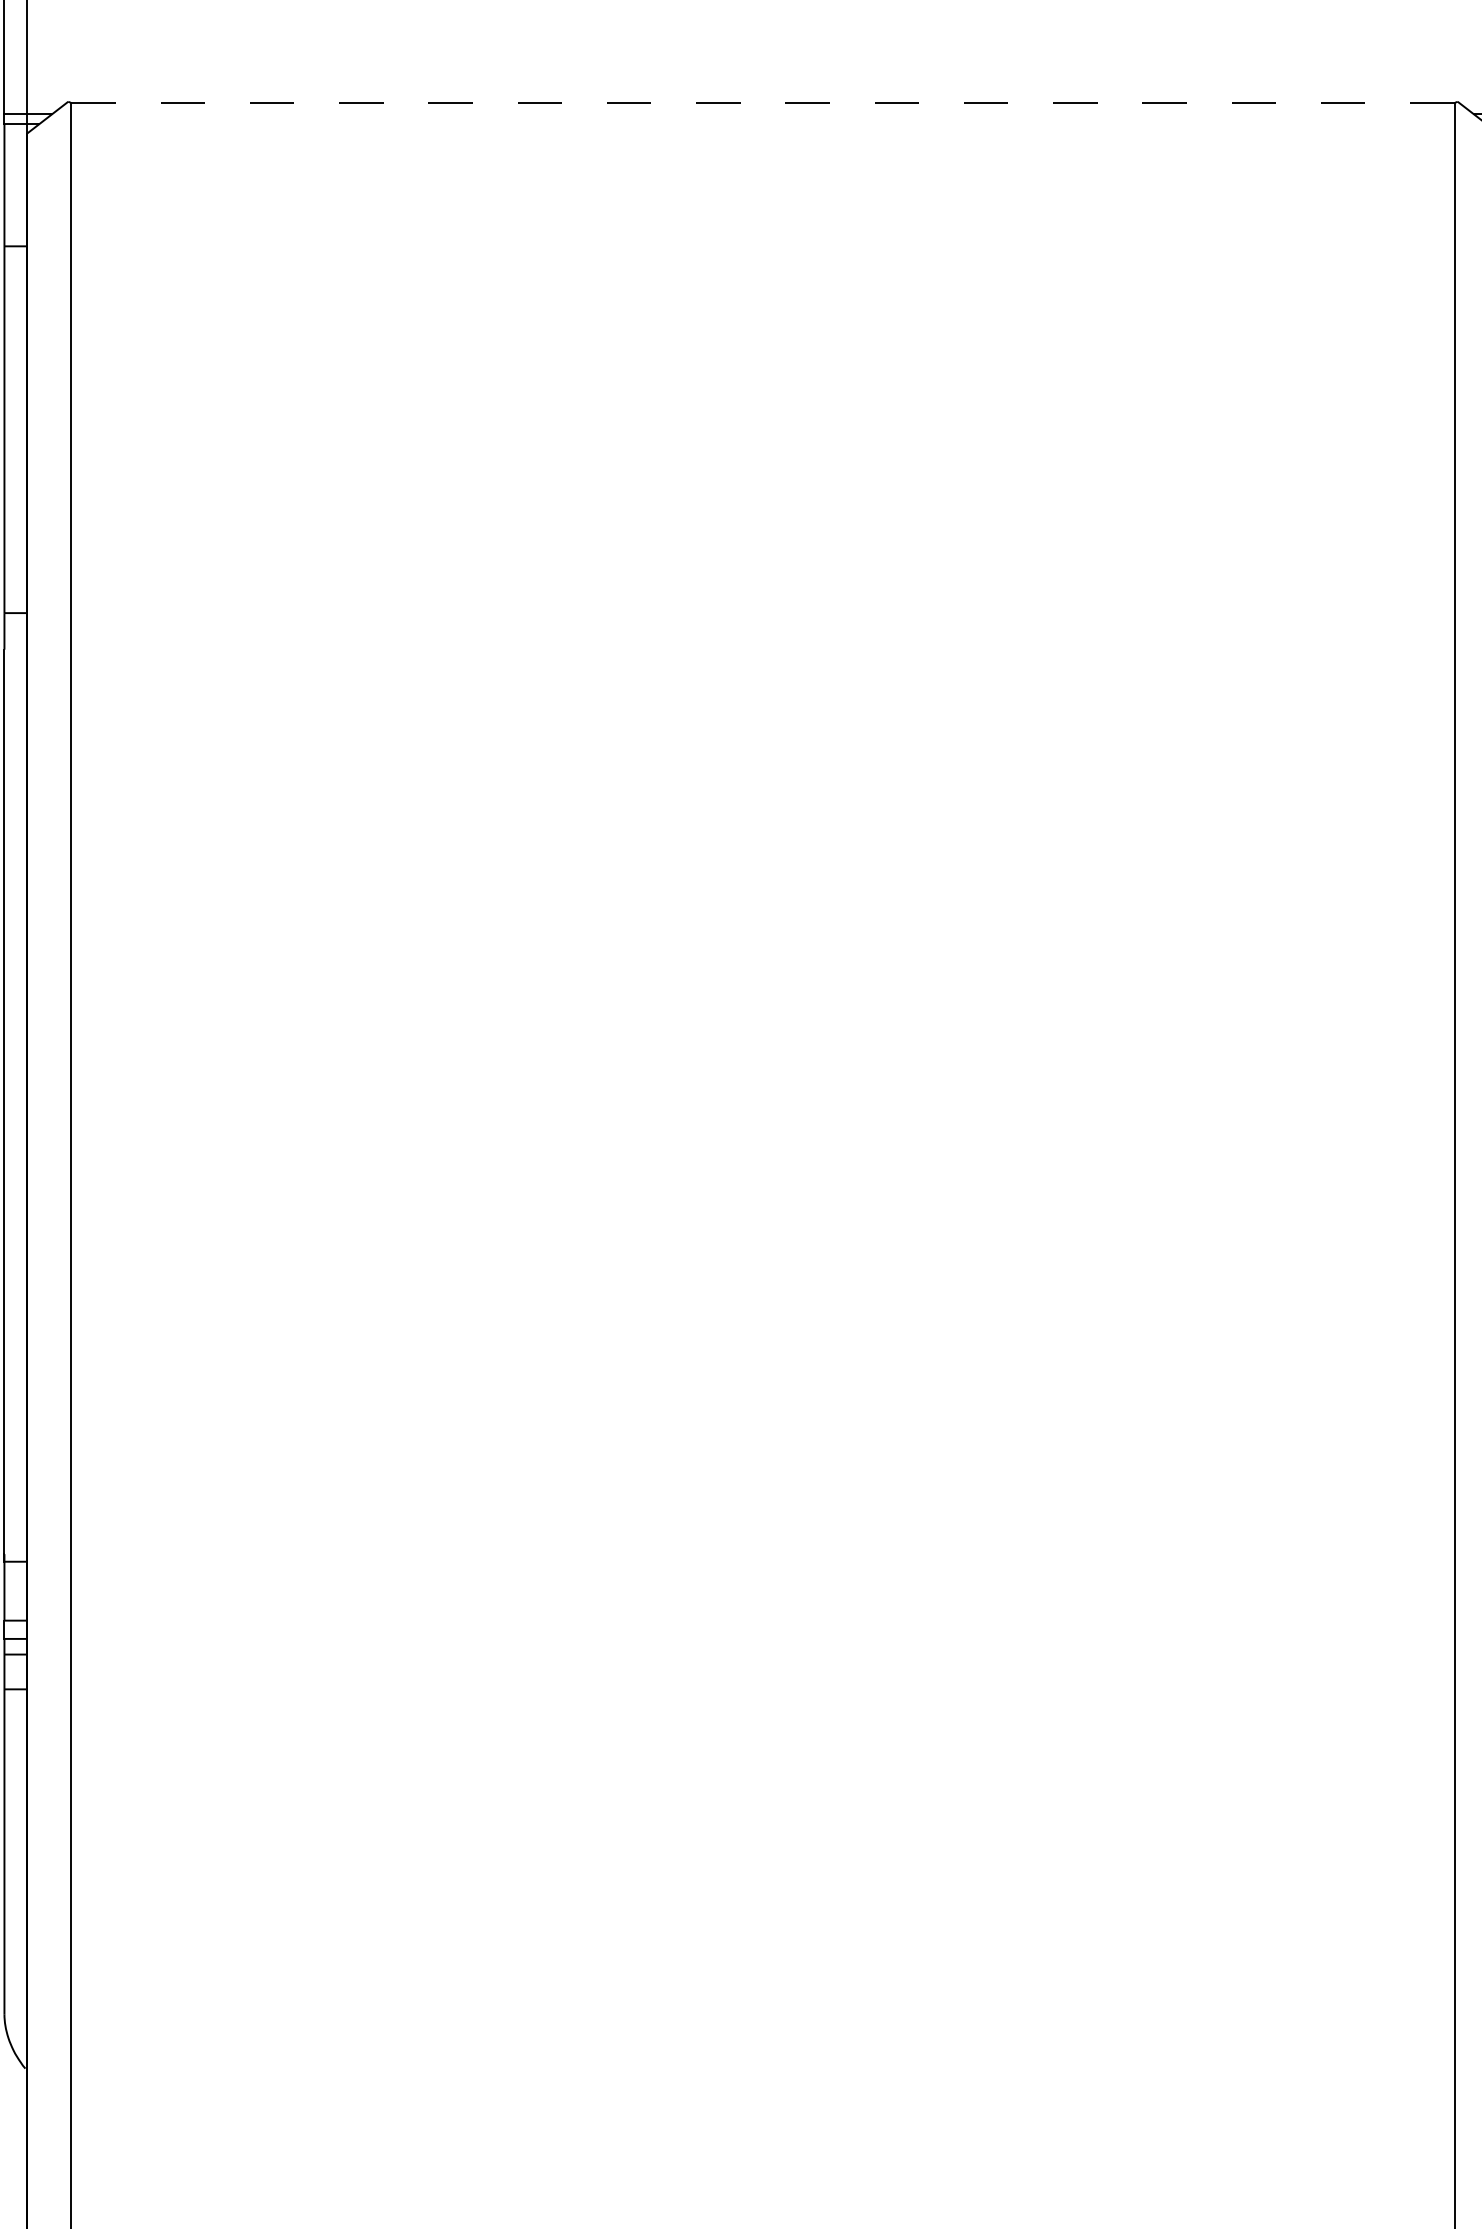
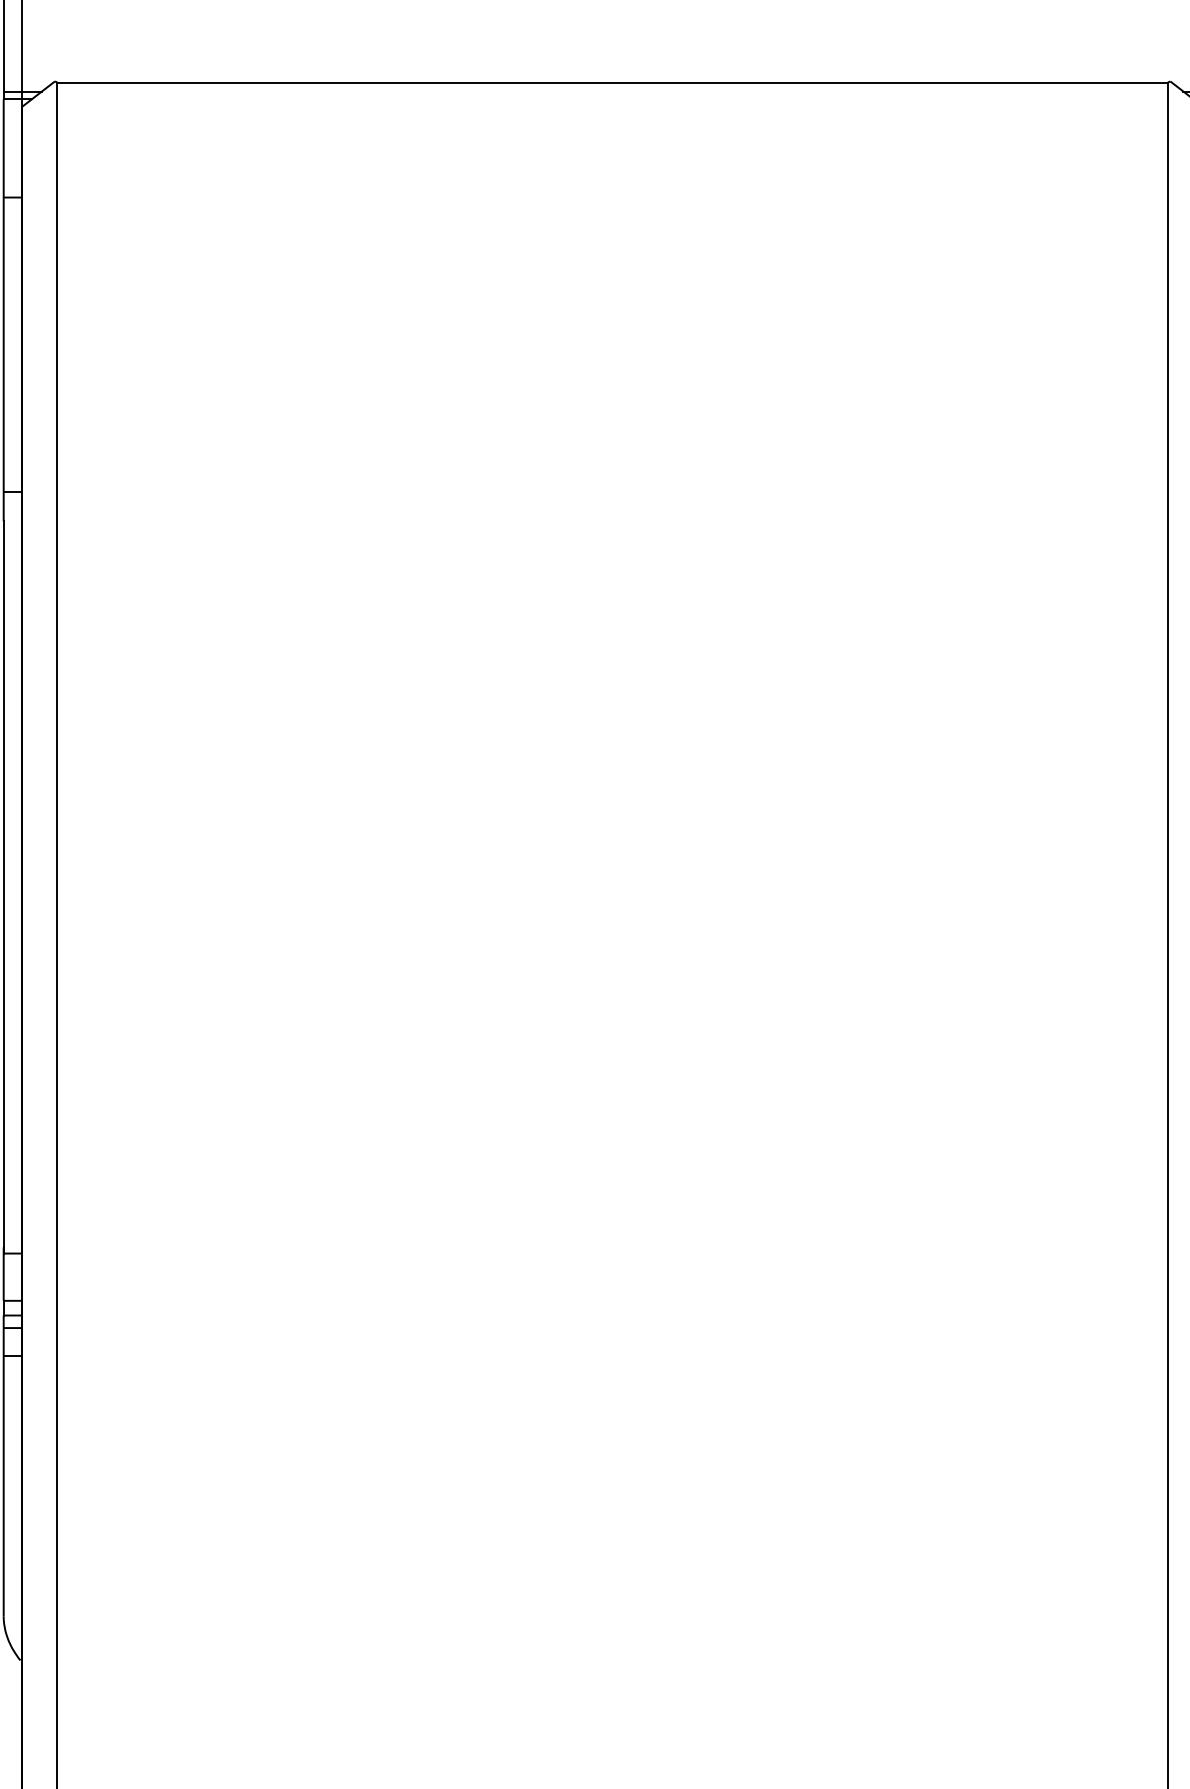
line: (762, 103) -> (612, 82), dashed -> solid

